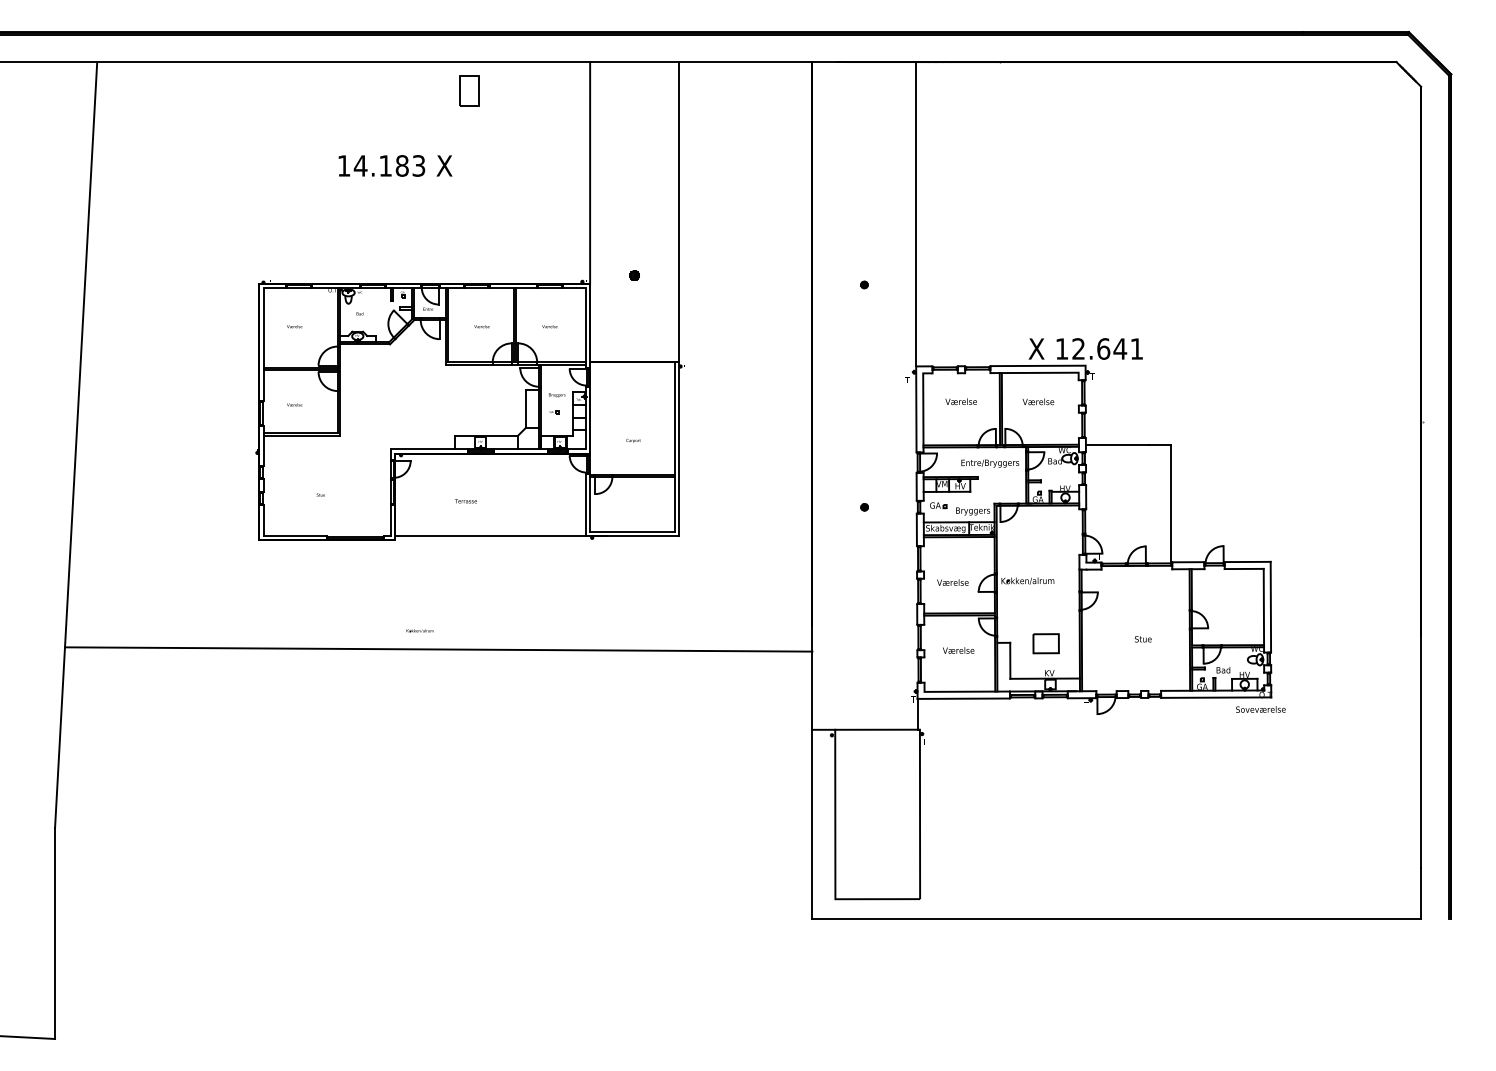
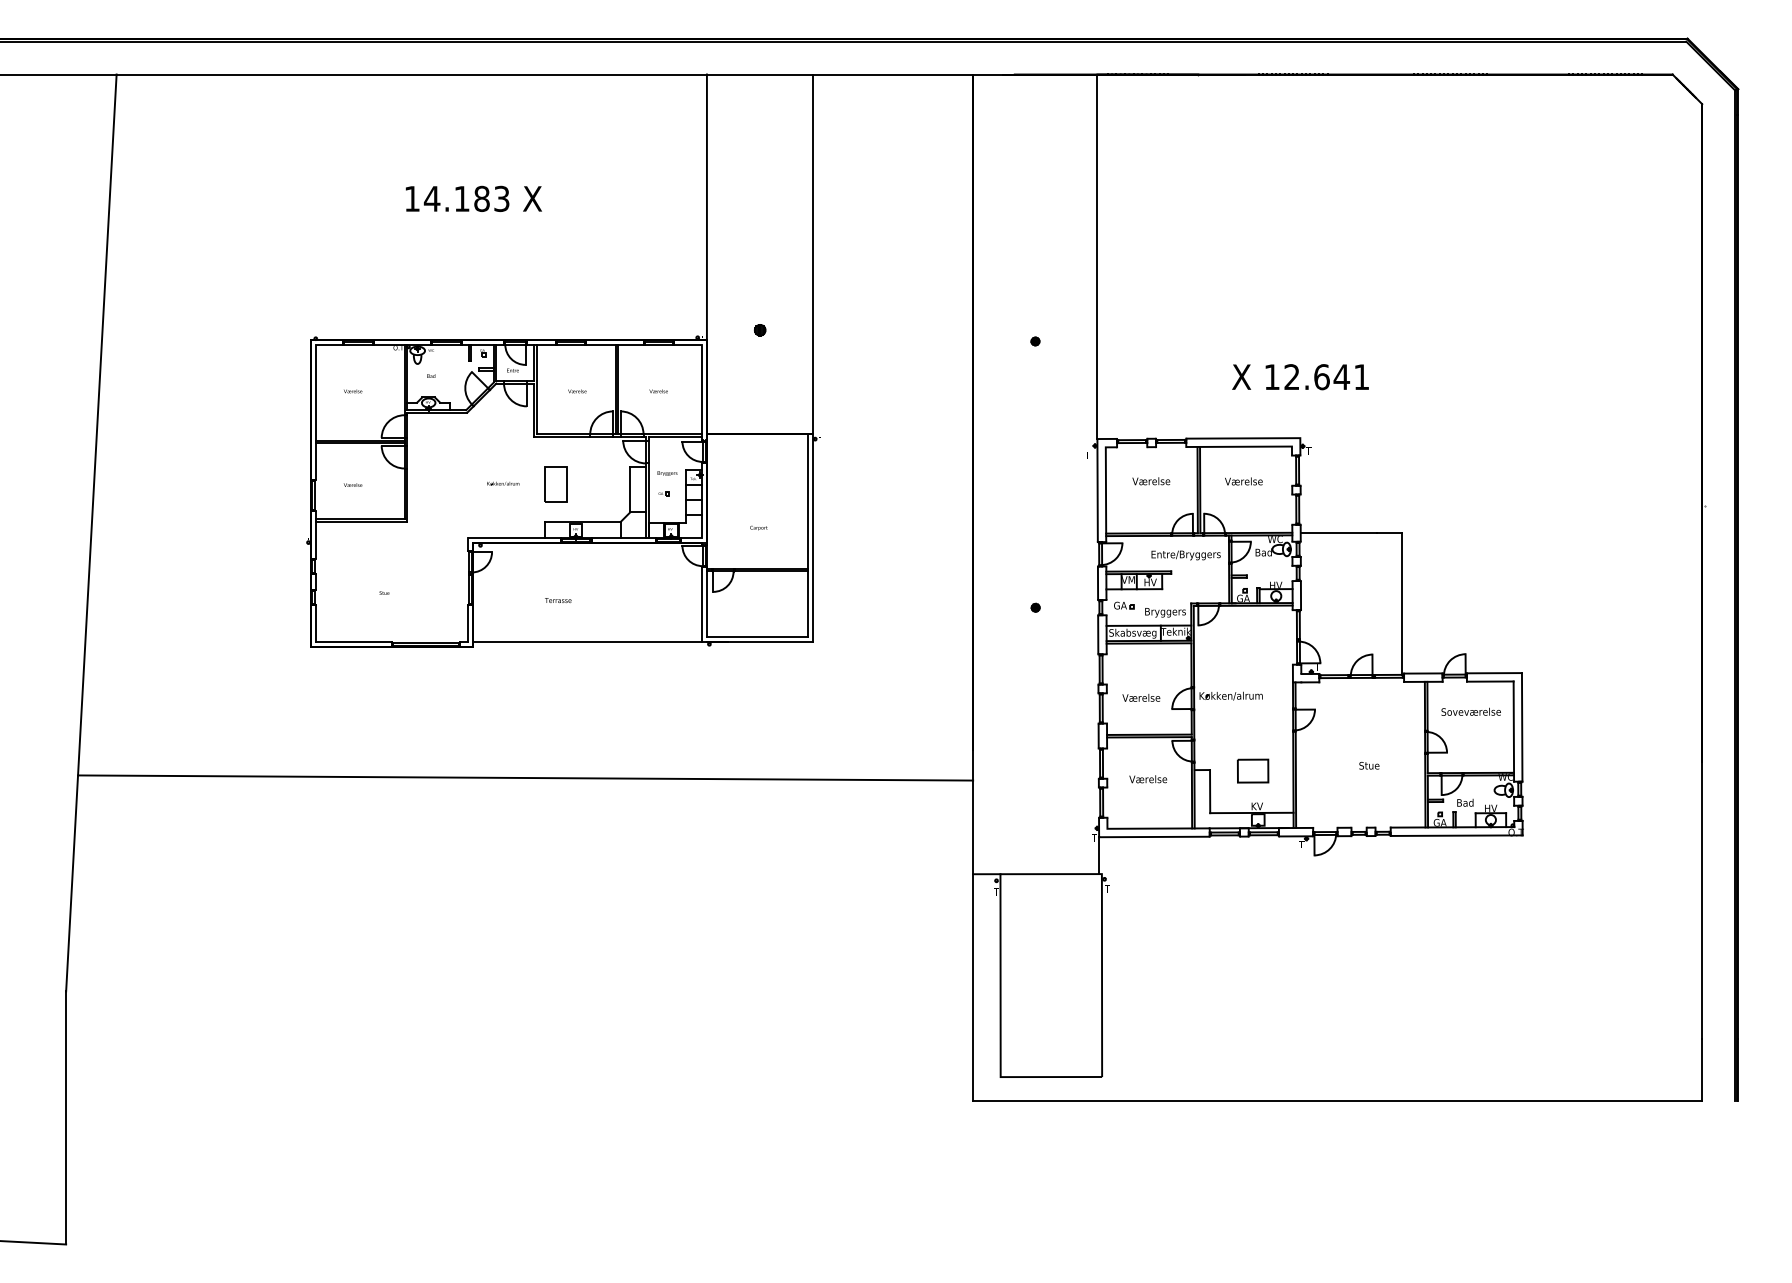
part: (469, 91) -> (555, 484), moved
text: (1085, 349) -> (1300, 377), moved
text: (420, 630) -> (503, 483), moved
text: (1260, 709) -> (1470, 711), moved

